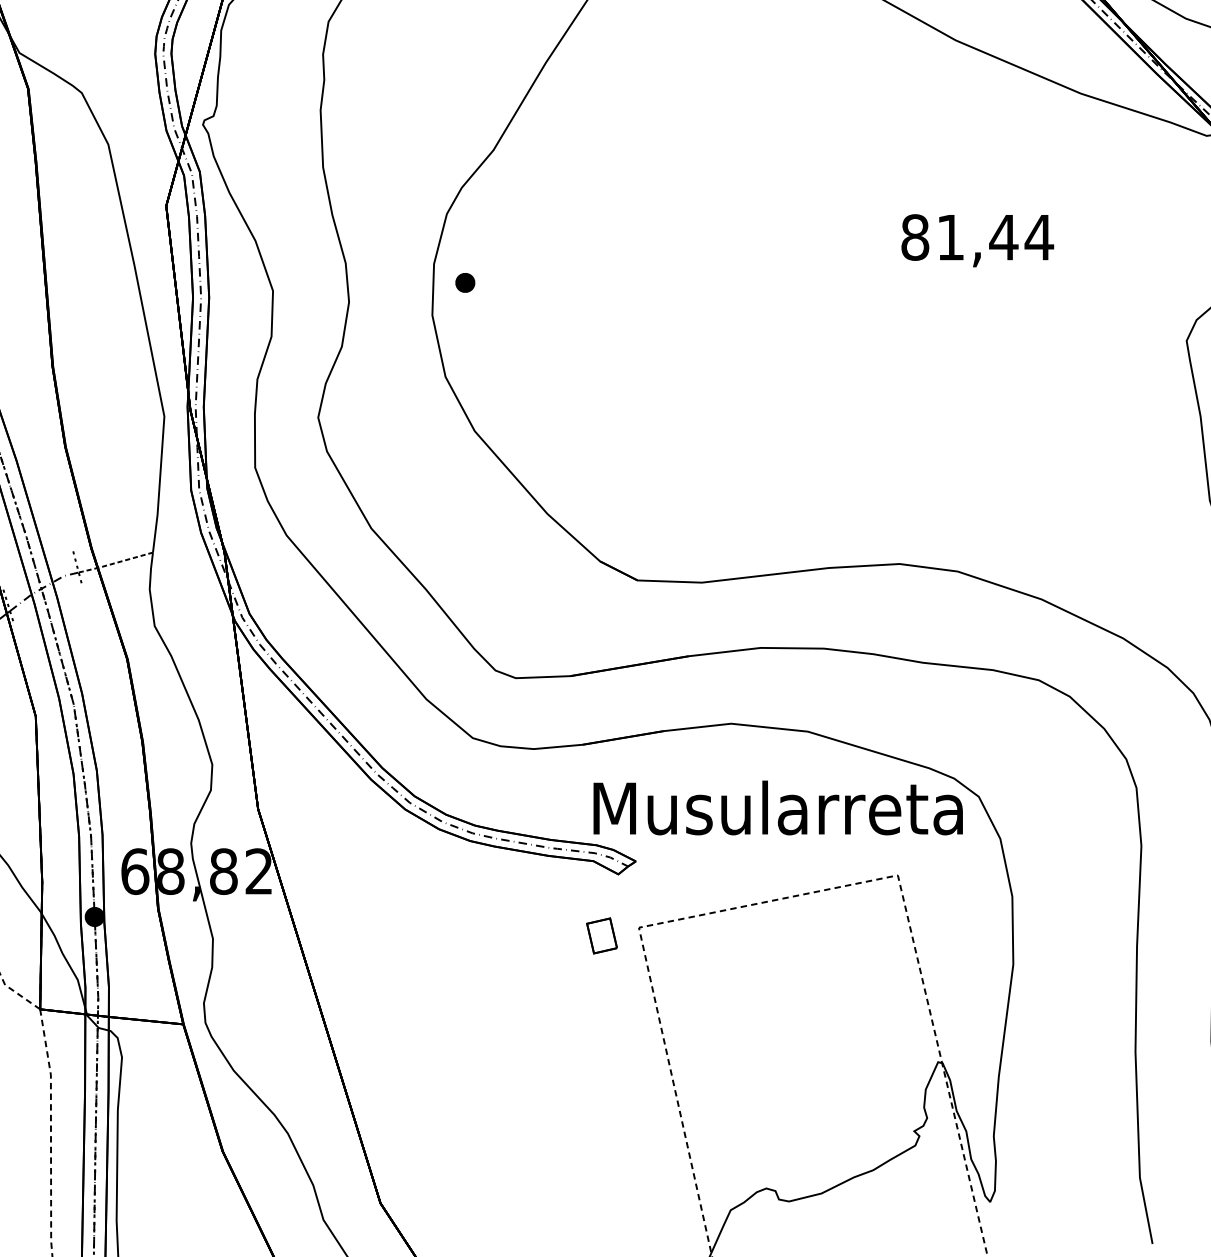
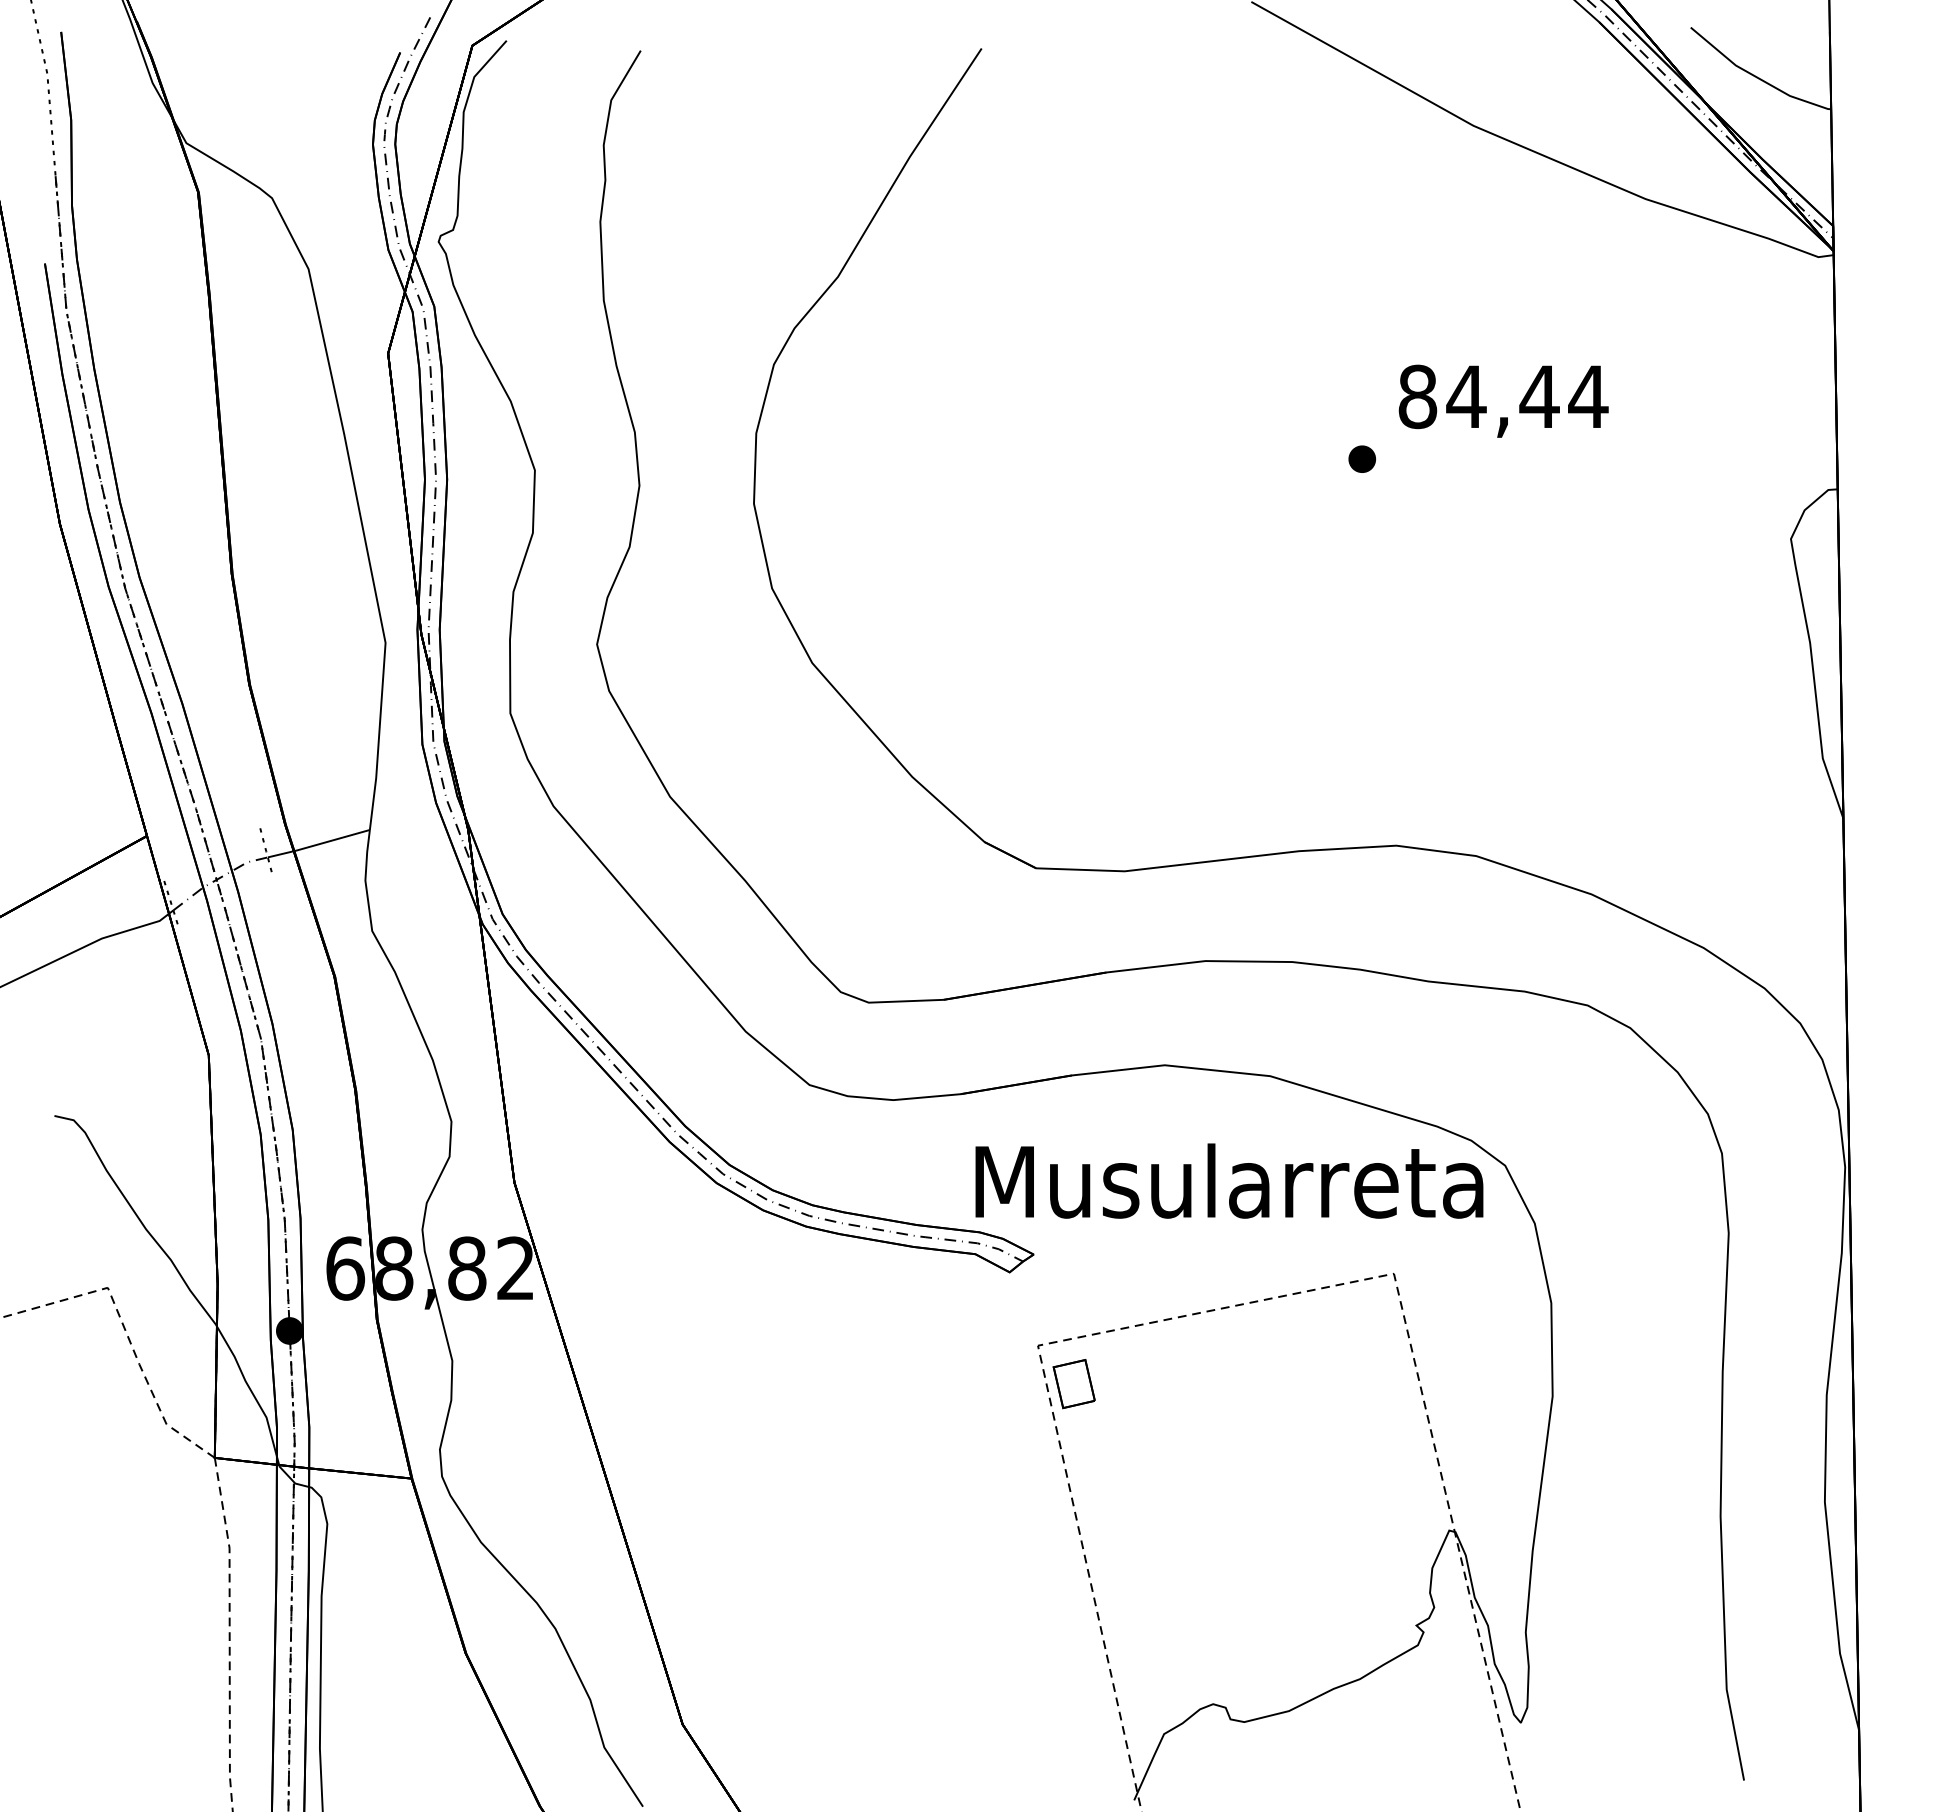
text: (950, 237) -> (1466, 396), 81,44 -> 84,44
part: (464, 282) -> (1361, 458), moved
line: (115, 563) -> (318, 844), dashed -> solid
part: (601, 936) -> (1073, 1384), moved

